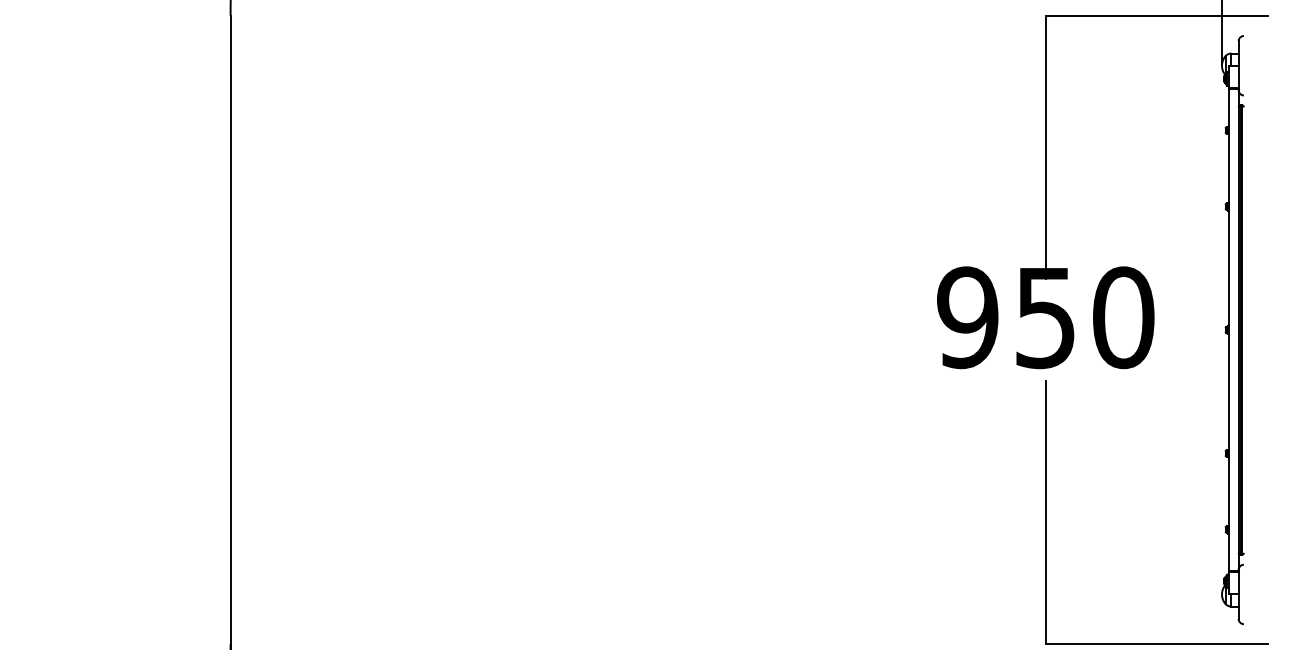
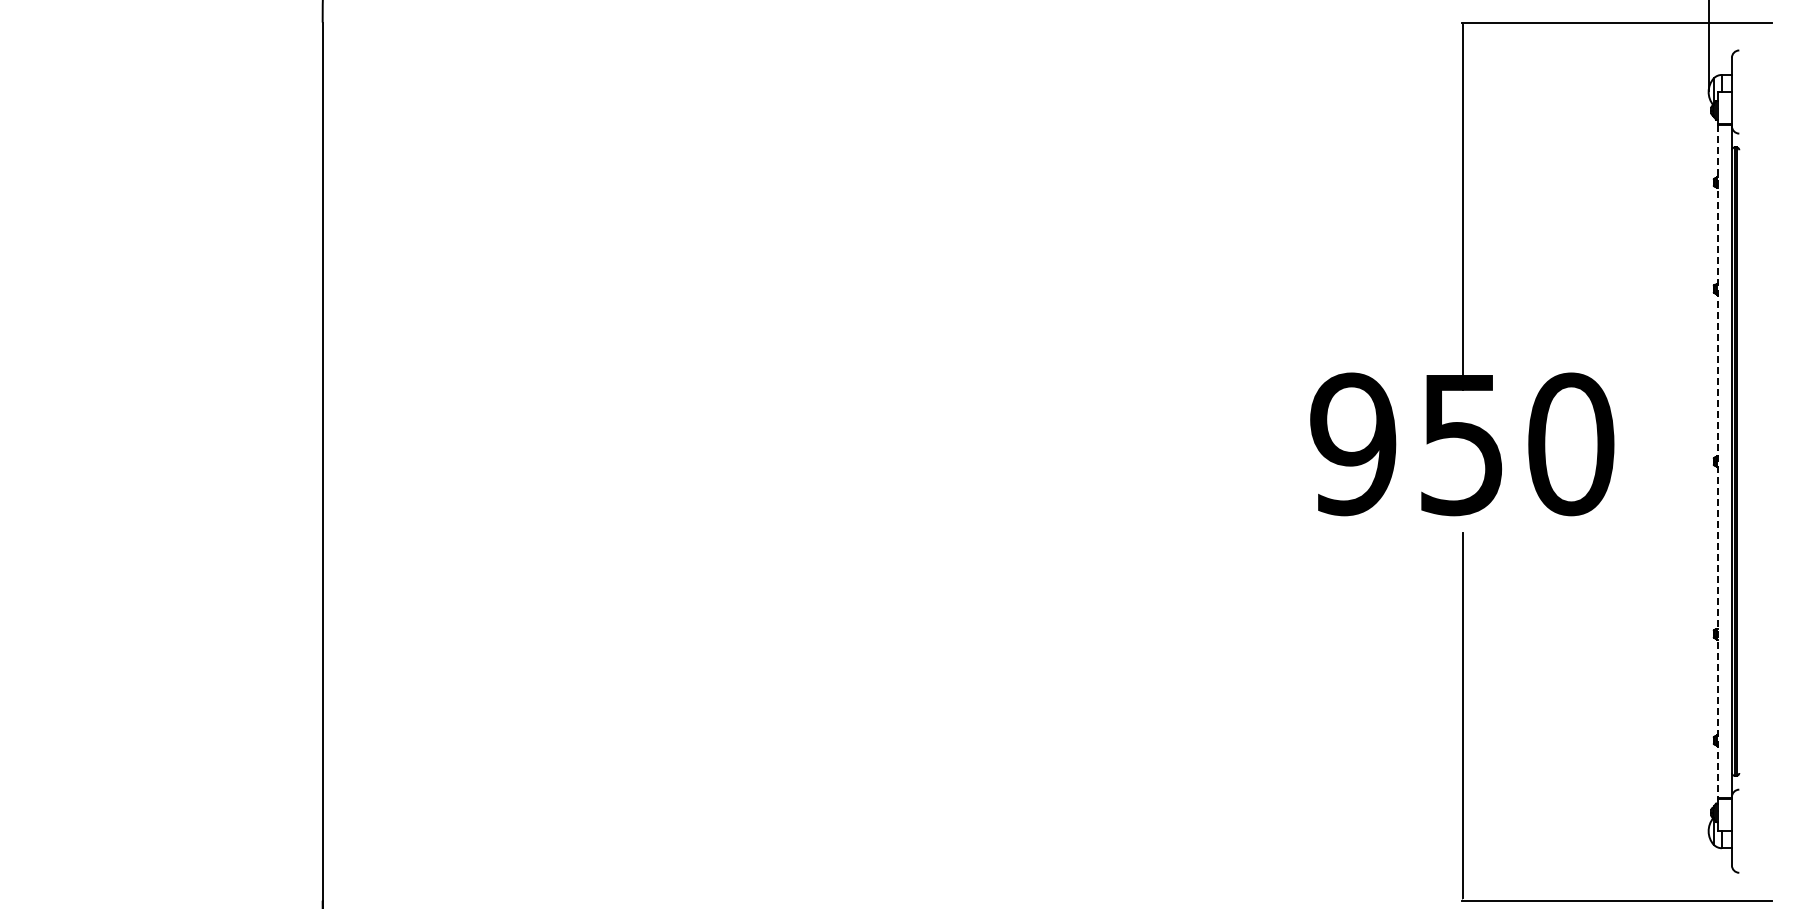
line: (1229, 330) -> (1718, 461), solid -> dashed

